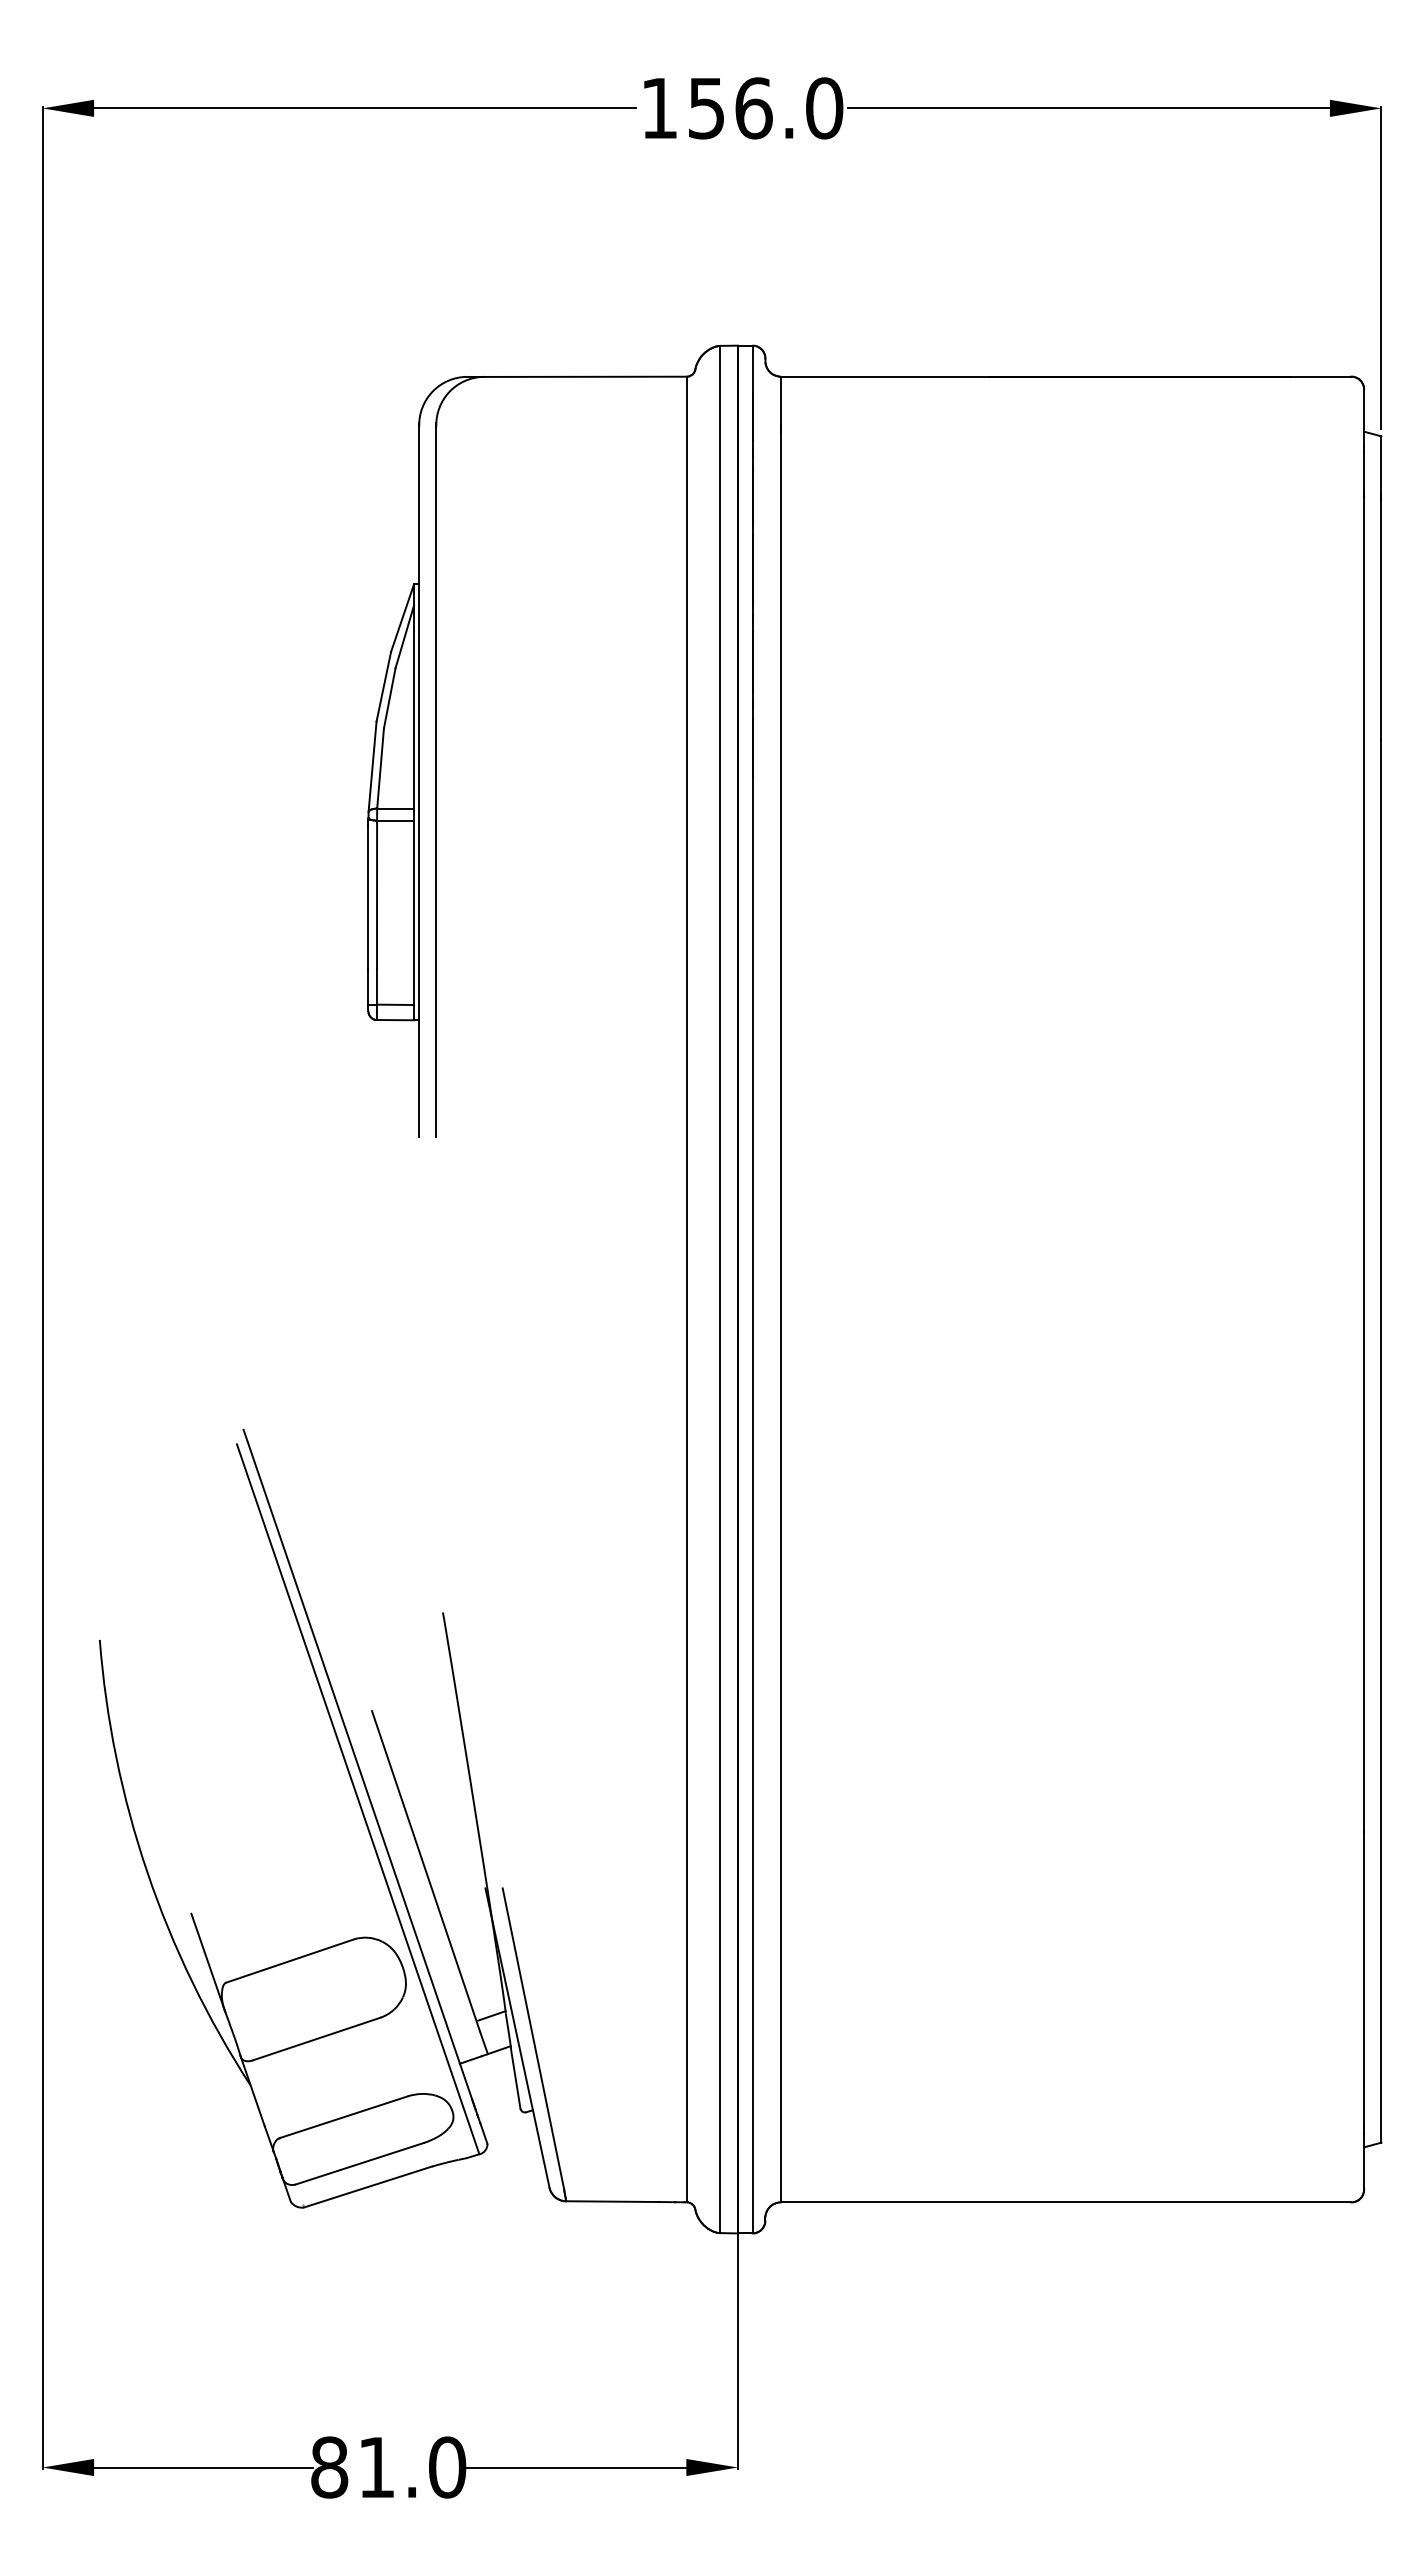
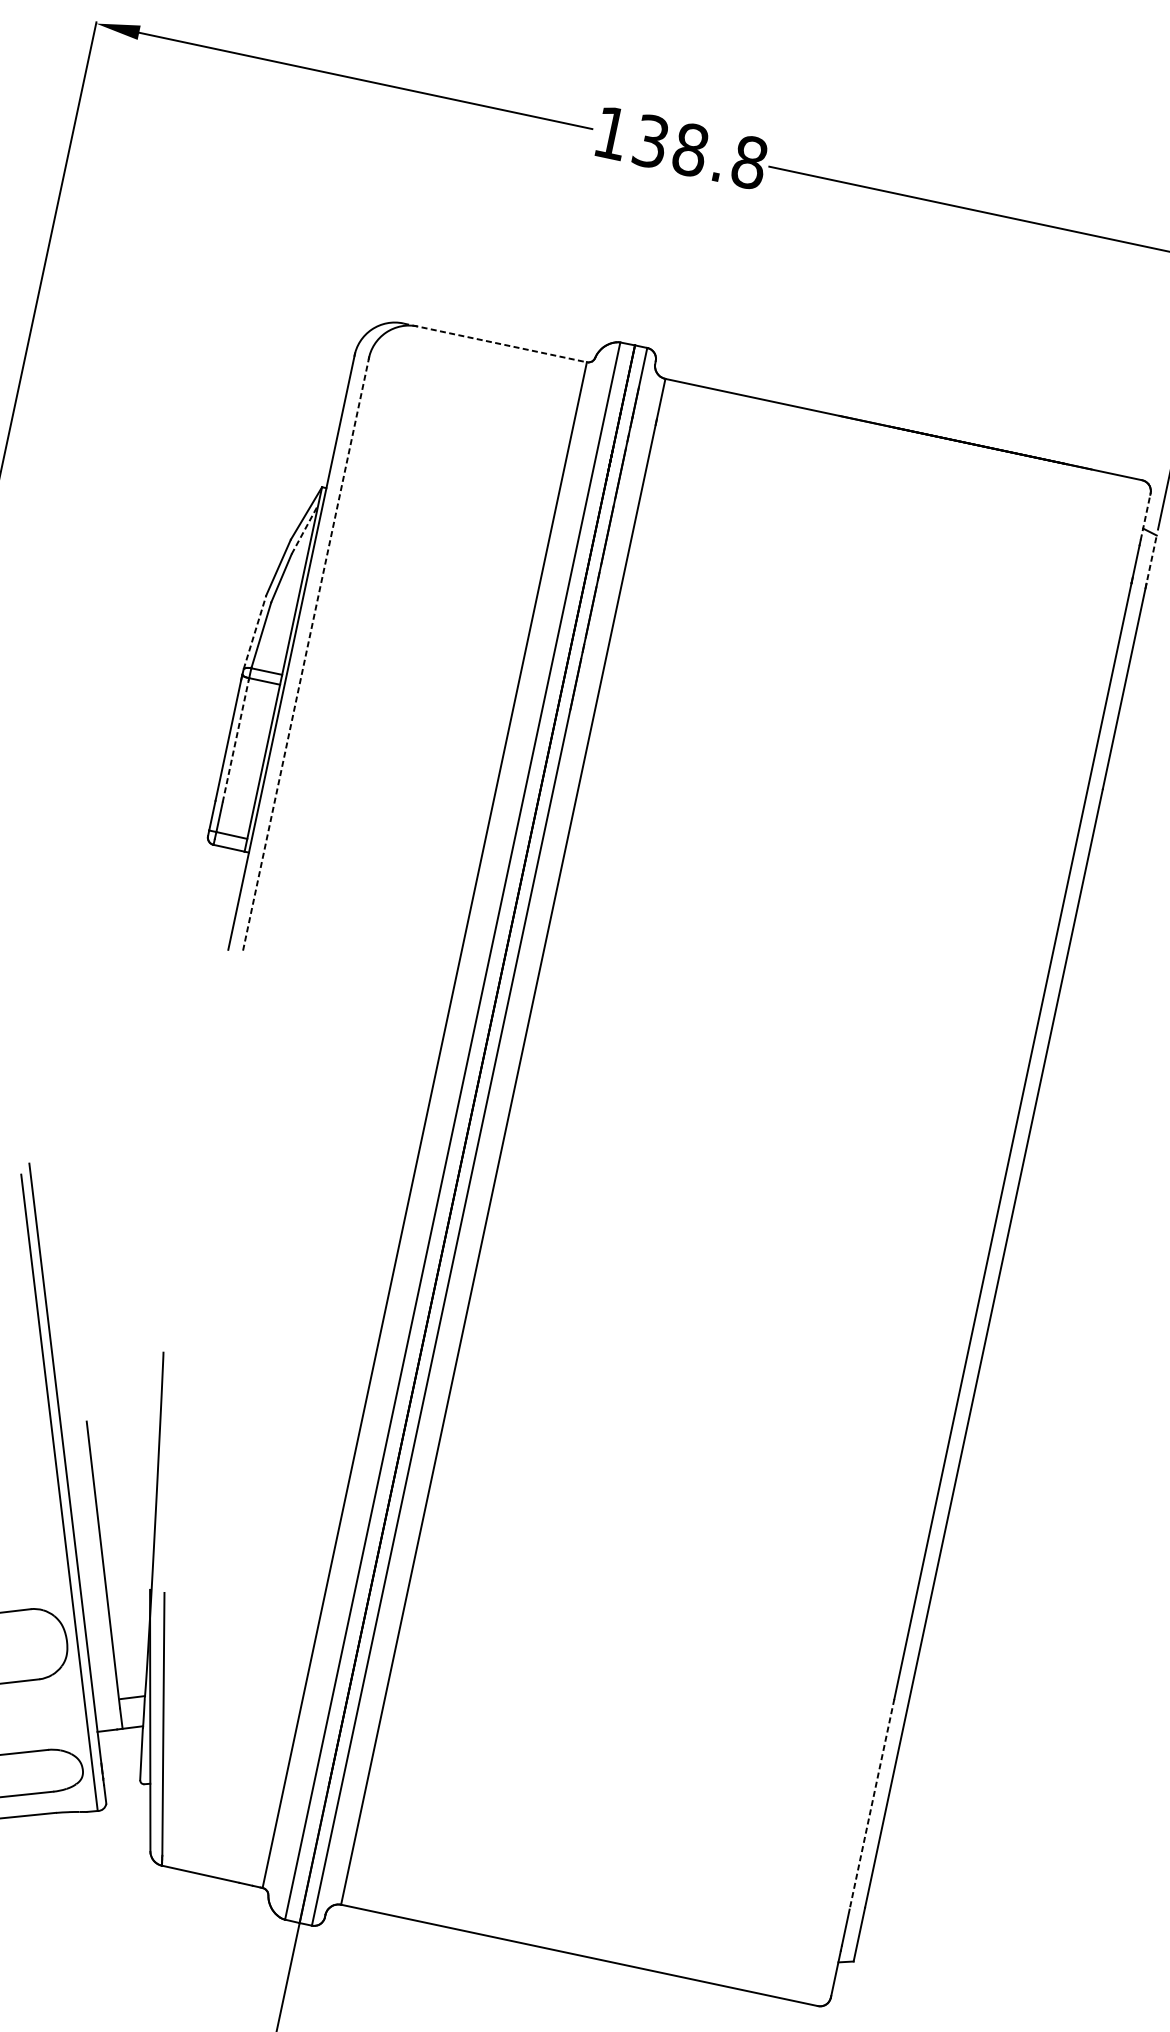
text: (766, 108) -> (701, 152), 156.0 -> 138.8
line: (576, 376) -> (494, 342), solid -> dashed
line: (1364, 418) -> (1145, 517), solid -> dashed
line: (1381, 467) -> (1151, 561), solid -> dashed
line: (404, 636) -> (304, 529), solid -> dashed
line: (372, 766) -> (254, 632), solid -> dashed
line: (436, 779) -> (306, 654), solid -> dashed
line: (377, 895) -> (236, 740), solid -> dashed
line: (1364, 1957) -> (872, 1803), solid -> dashed

